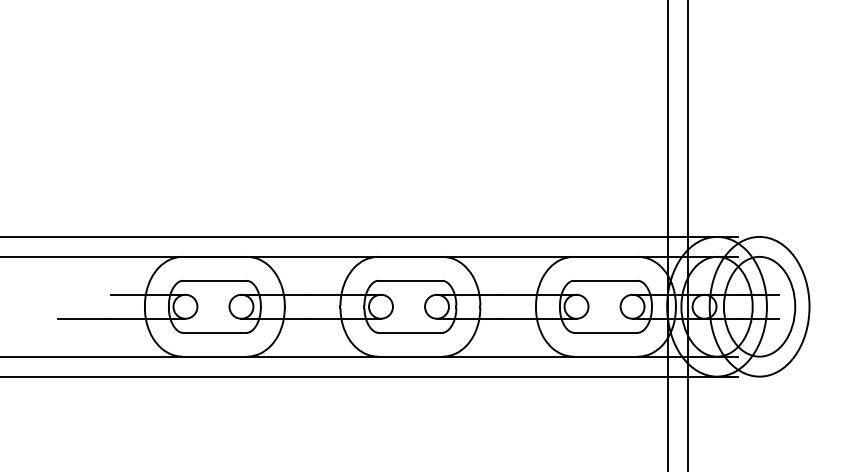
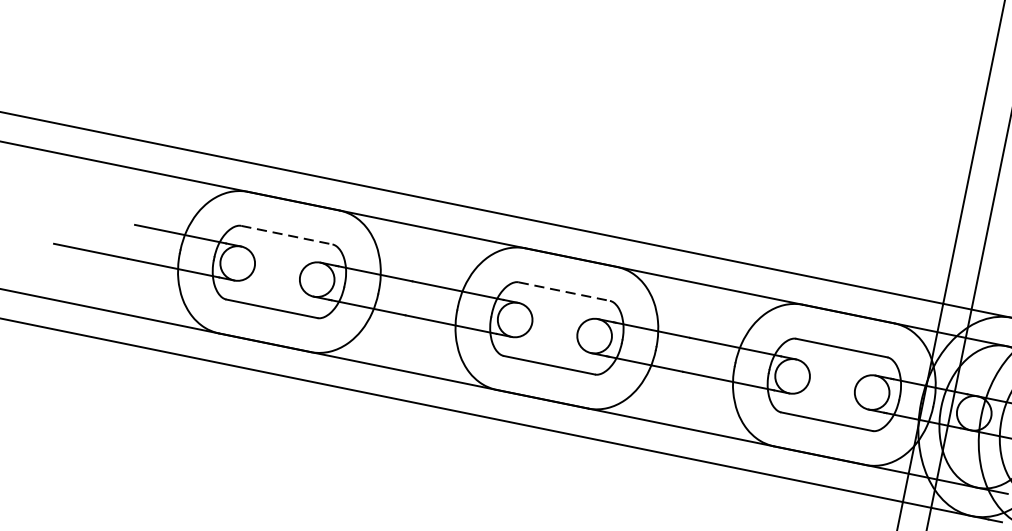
line: (215, 280) -> (287, 234), solid -> dashed
line: (410, 280) -> (564, 291), solid -> dashed

